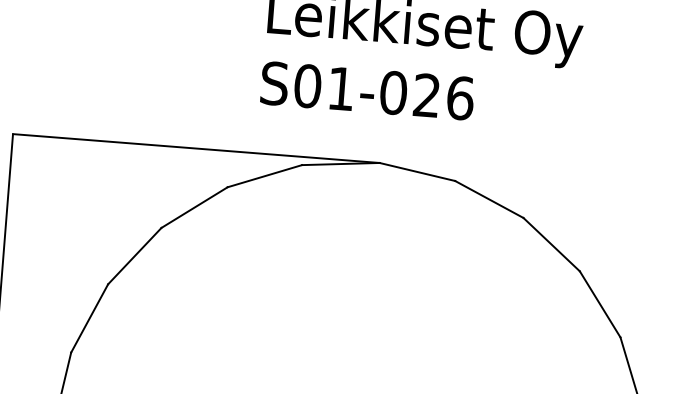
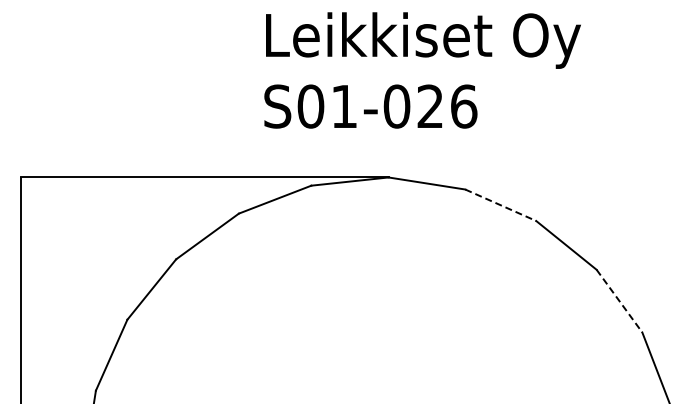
line: (489, 199) -> (500, 205), solid -> dashed
line: (600, 304) -> (619, 301), solid -> dashed

